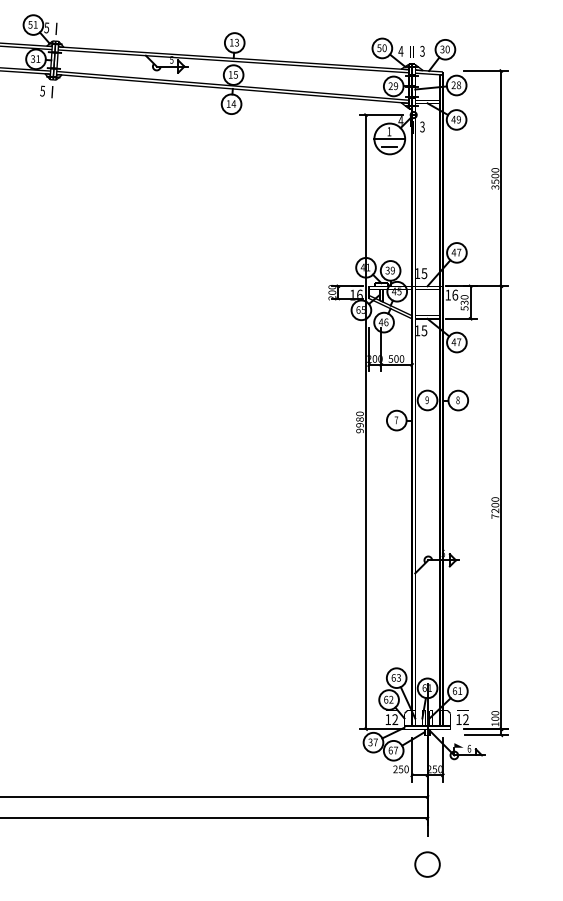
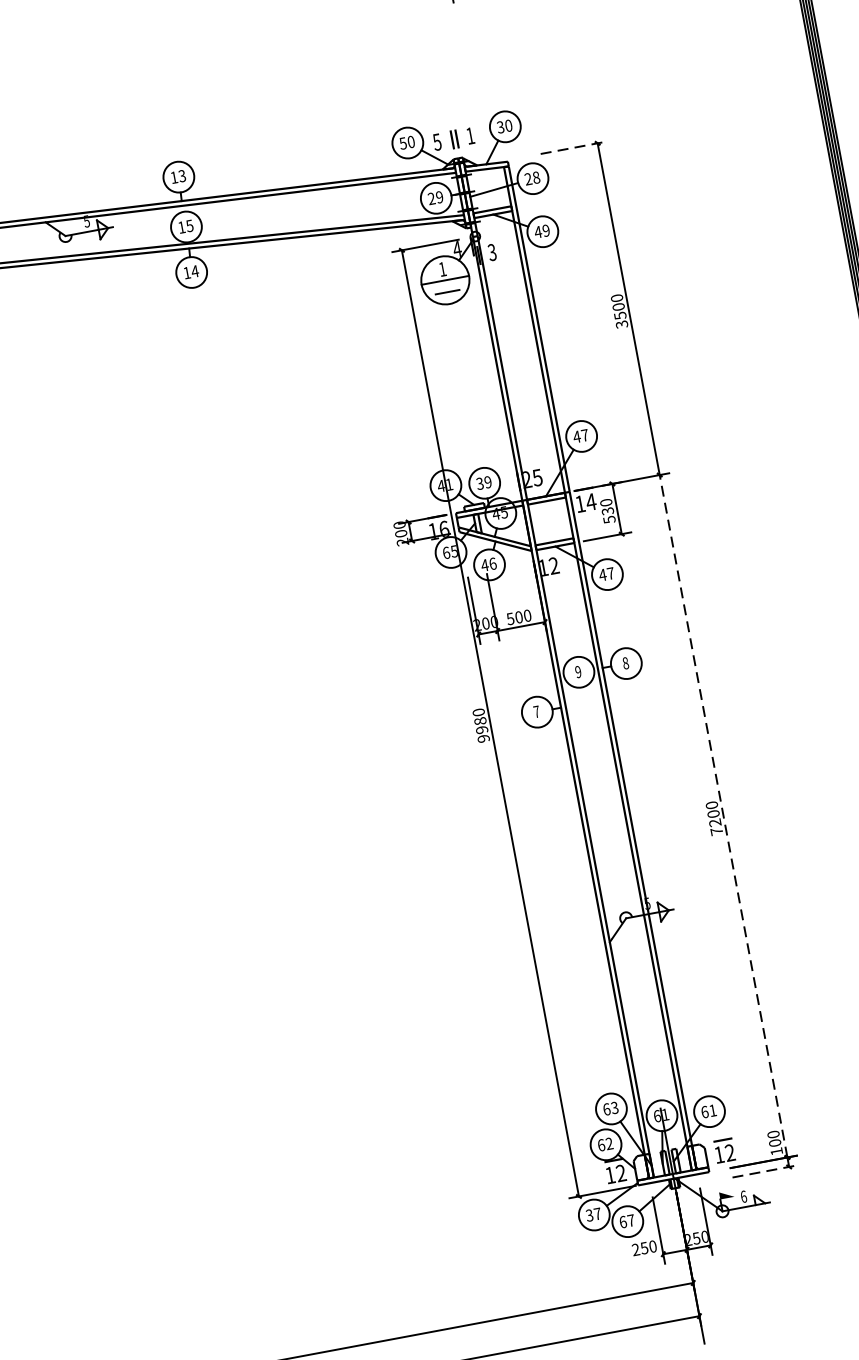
text: (422, 50) -> (470, 134), 3 -> 1
text: (400, 51) -> (436, 142), 4 -> 5
line: (485, 70) -> (573, 147), solid -> dashed
text: (417, 273) -> (526, 479), 15 -> 25
text: (454, 294) -> (589, 501), 16 -> 14
text: (424, 330) -> (554, 565), 15 -> 12
line: (501, 507) -> (723, 815), solid -> dashed
line: (486, 735) -> (766, 1171), solid -> dashed

